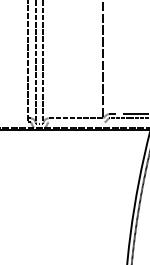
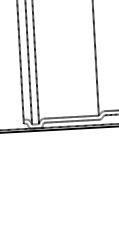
line: (76, 122) -> (72, 121), added

